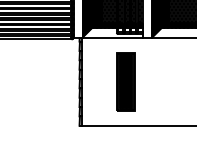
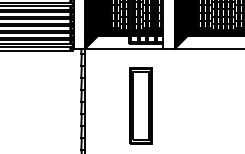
hatch: (125, 81) -> (140, 105), removed

